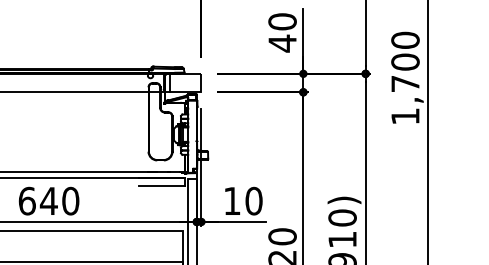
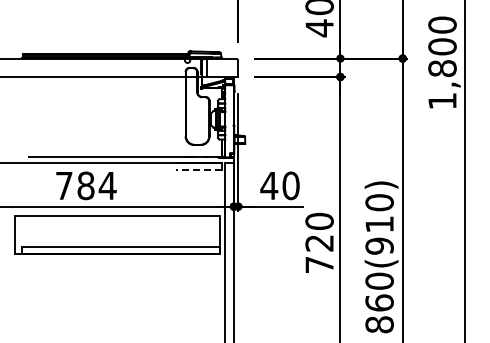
text: (405, 83) -> (442, 68), 1,700 -> 1,800
line: (161, 185) -> (198, 170), solid -> dashed
text: (49, 200) -> (86, 185), 640 -> 784
text: (232, 200) -> (269, 185), 10 -> 40

